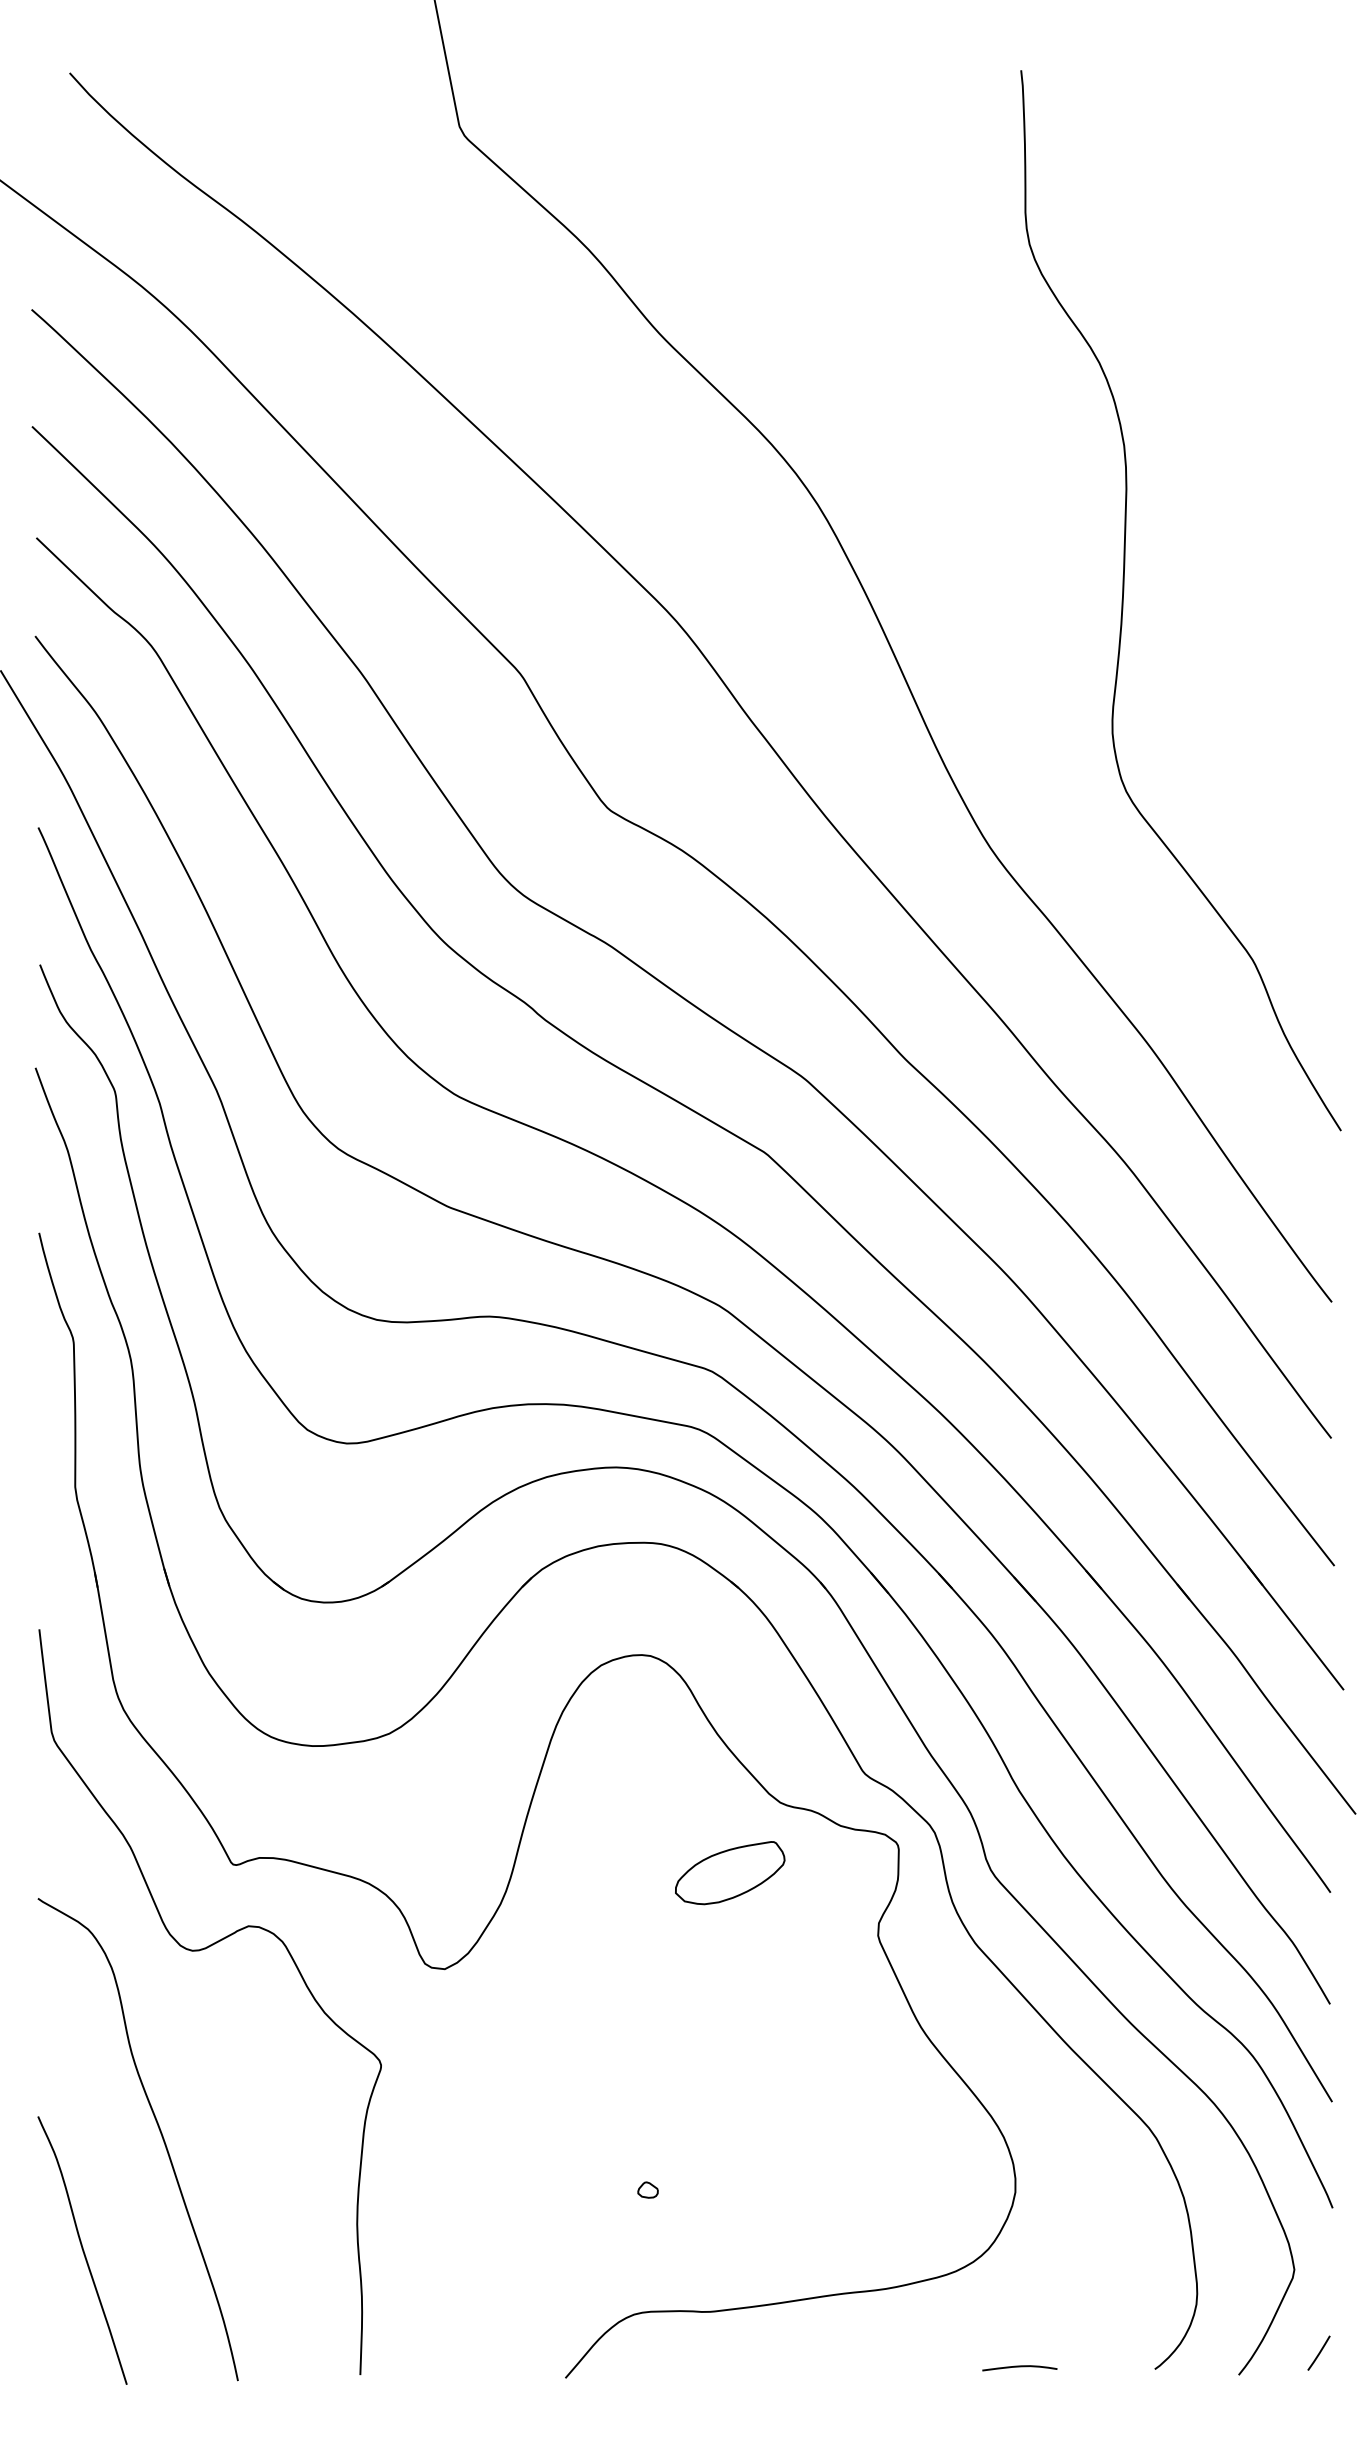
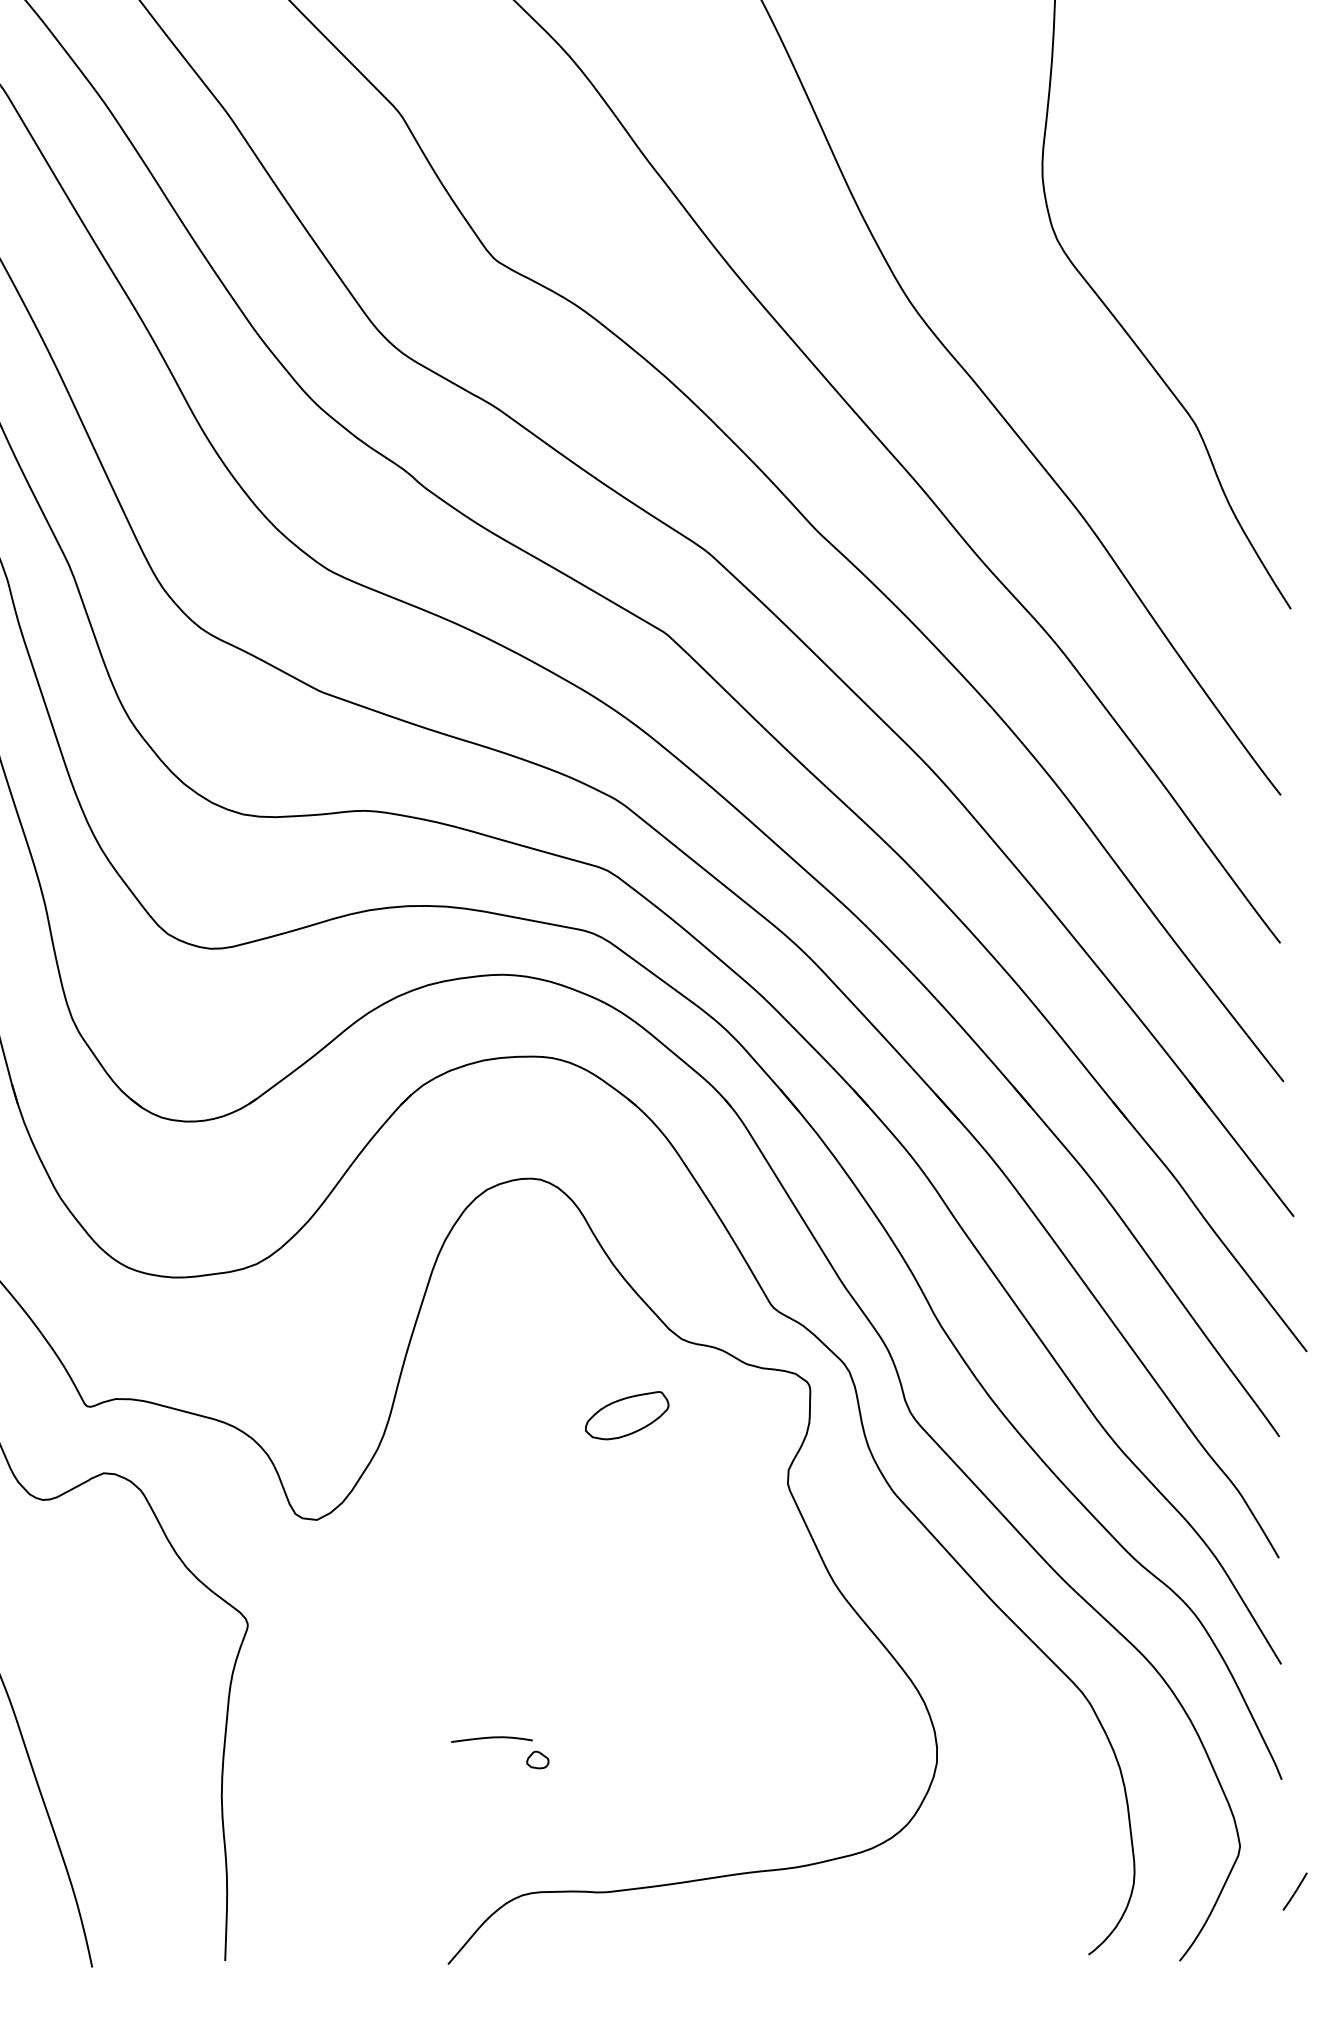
part: (730, 1873) -> (627, 1415), size x0.7
line: (1318, 2352) -> (1294, 1890), moved
curve: (1019, 2367) -> (491, 1738), moved

